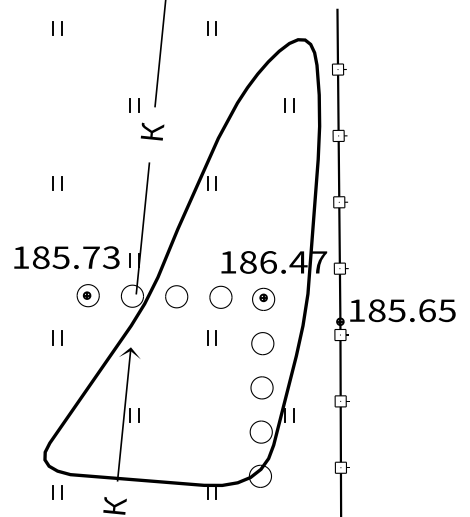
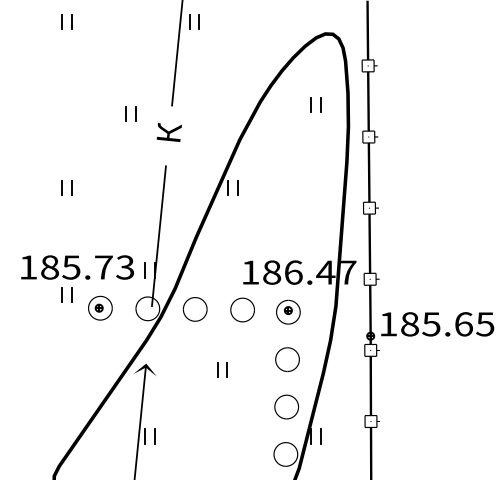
part: (211, 28) -> (193, 21), moved
part: (134, 105) -> (130, 114), moved
part: (57, 337) -> (67, 294), moved
part: (211, 337) -> (221, 369), moved

